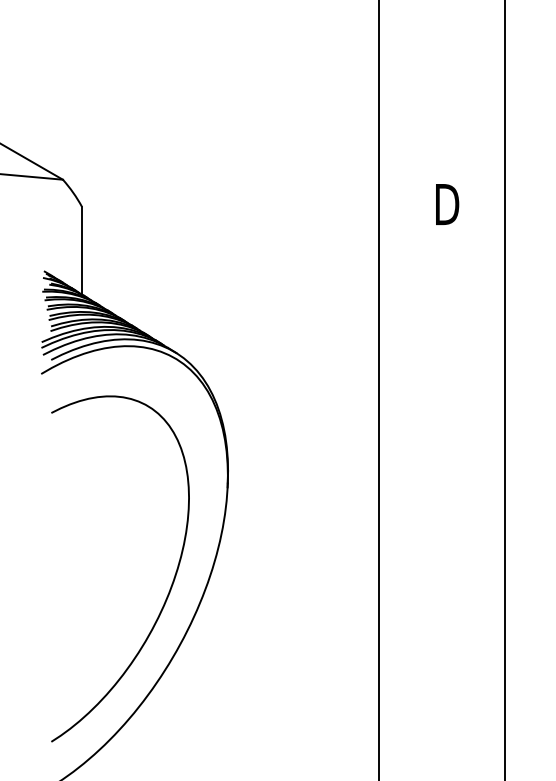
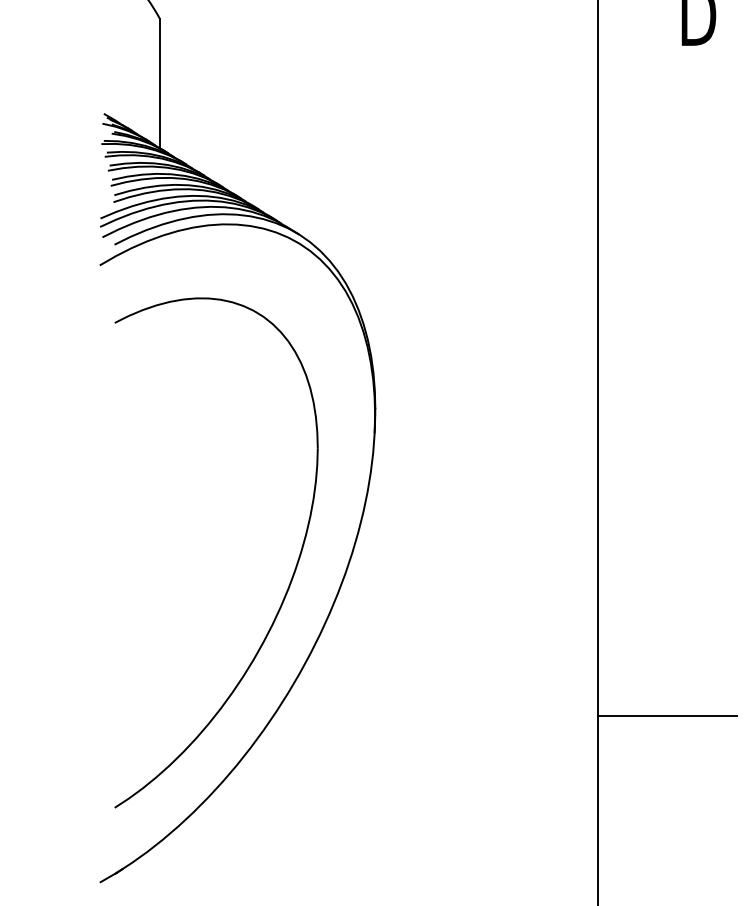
line: (426, 679) -> (667, 715), added

